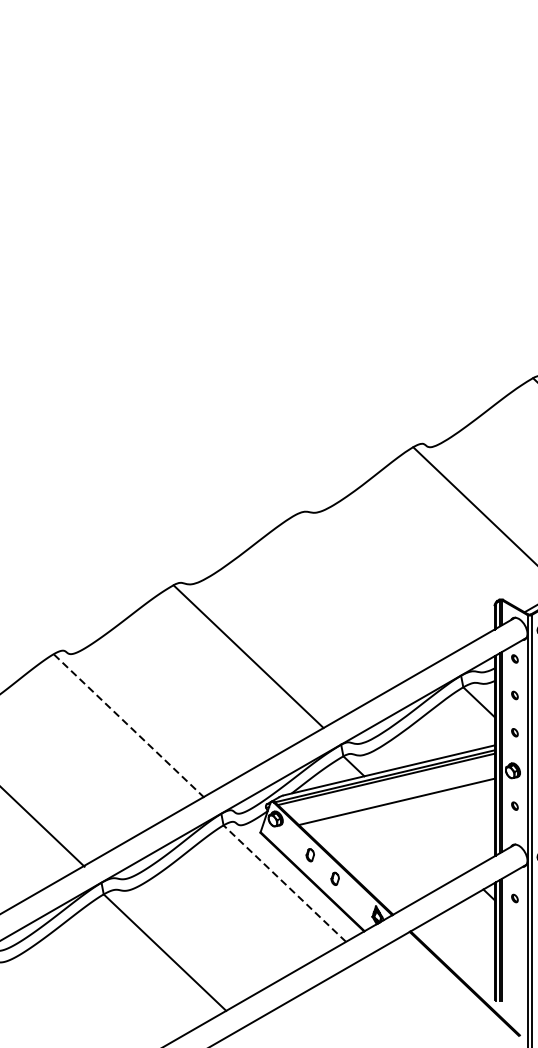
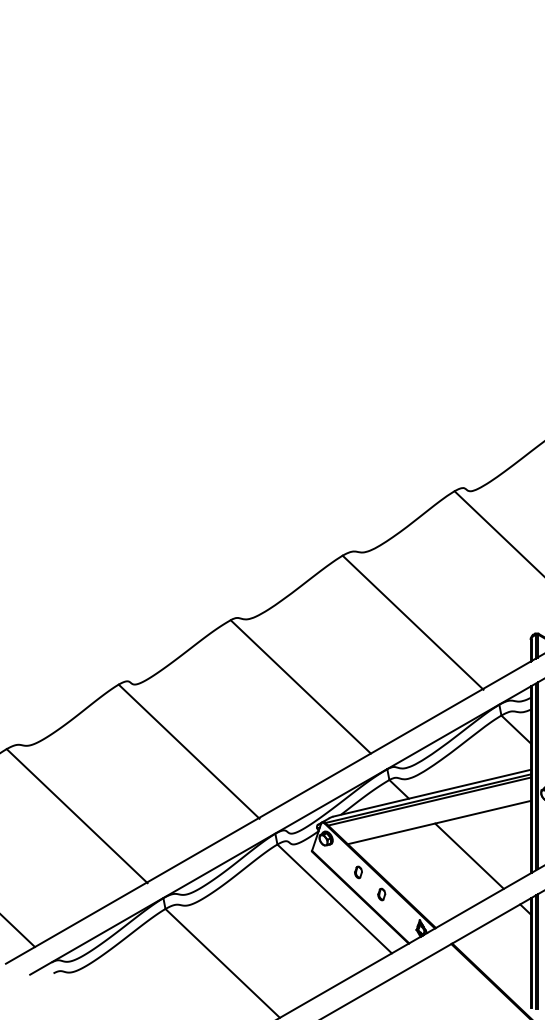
line: (368, 587) -> (412, 622), added
line: (128, 725) -> (188, 751), dashed -> solid
line: (429, 837) -> (469, 855), added
line: (284, 883) -> (334, 898), dashed -> solid

